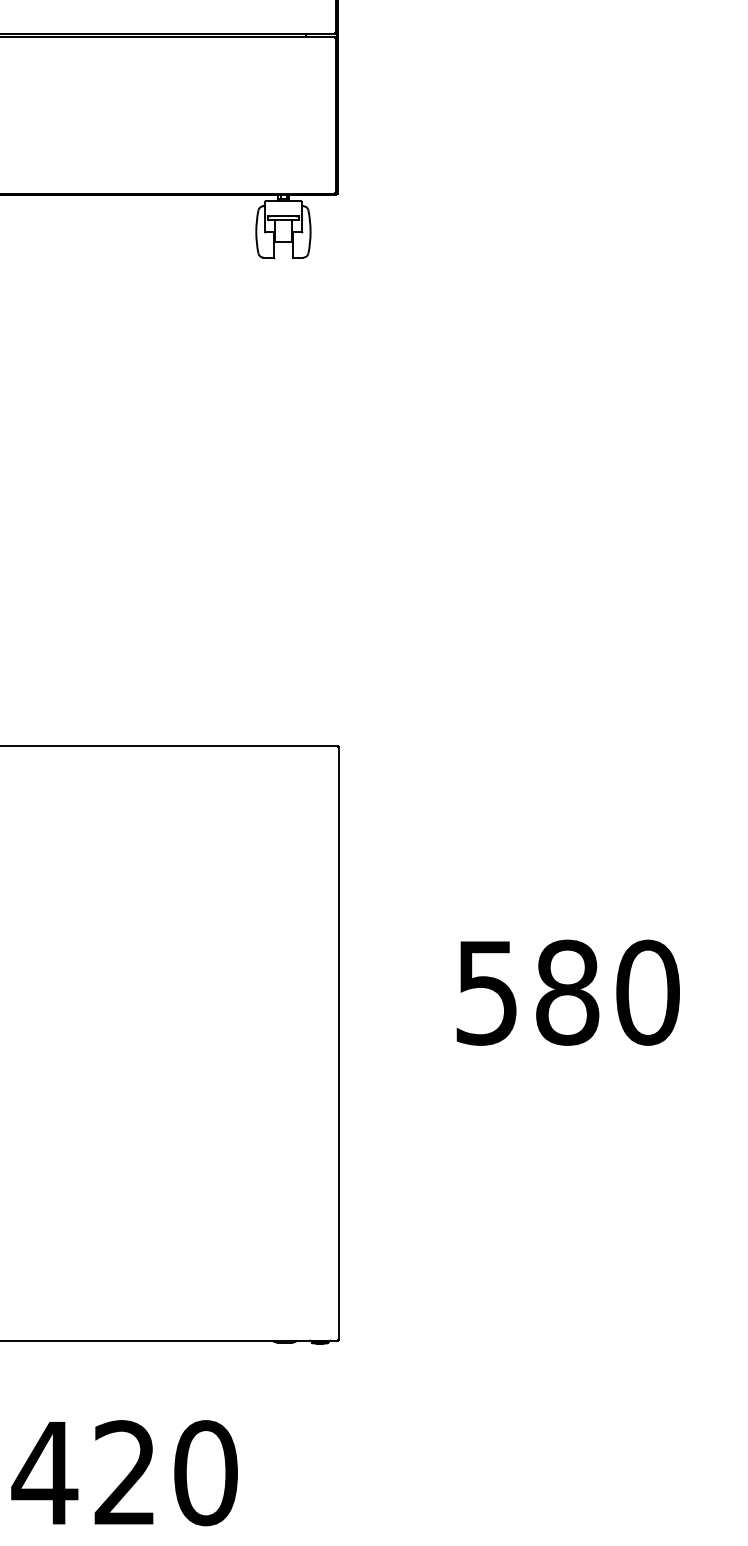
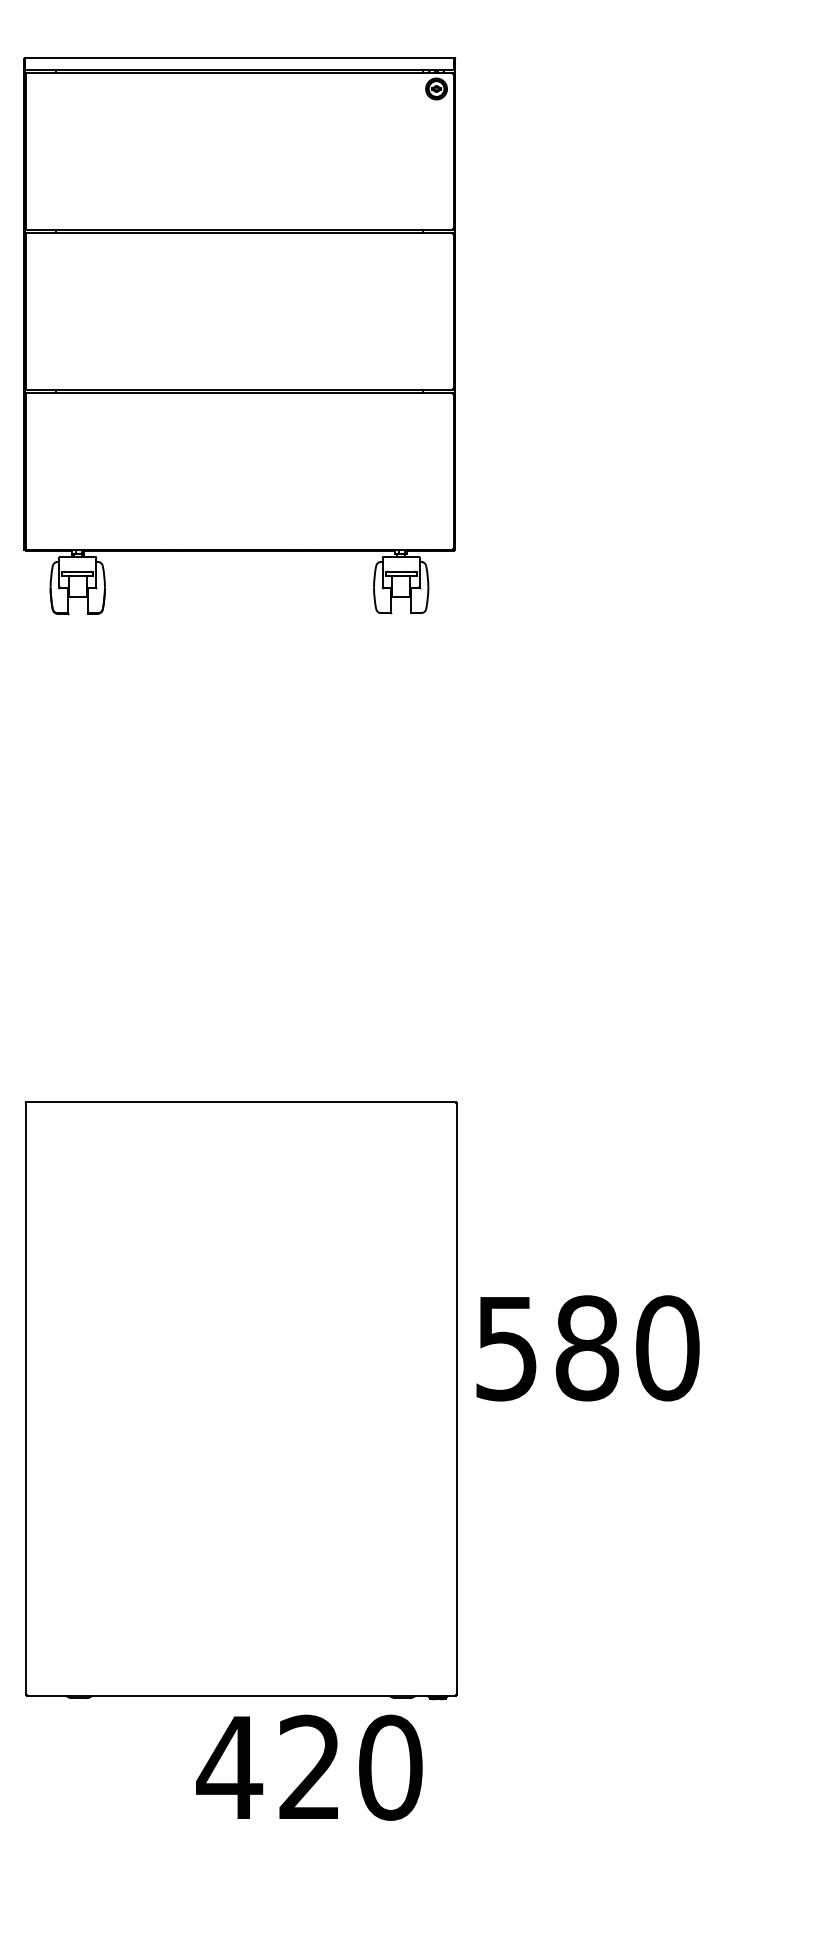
text: (567, 992) -> (587, 1348), moved
text: (124, 1472) -> (309, 1767), moved

